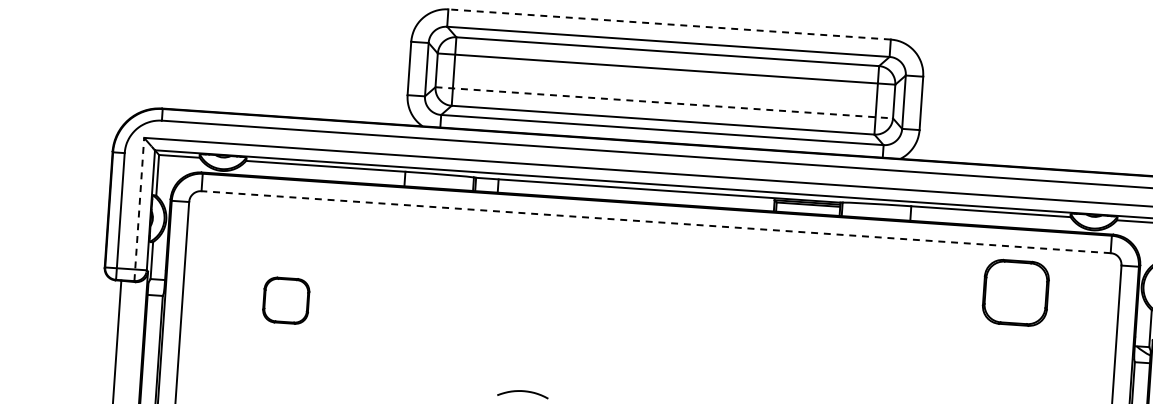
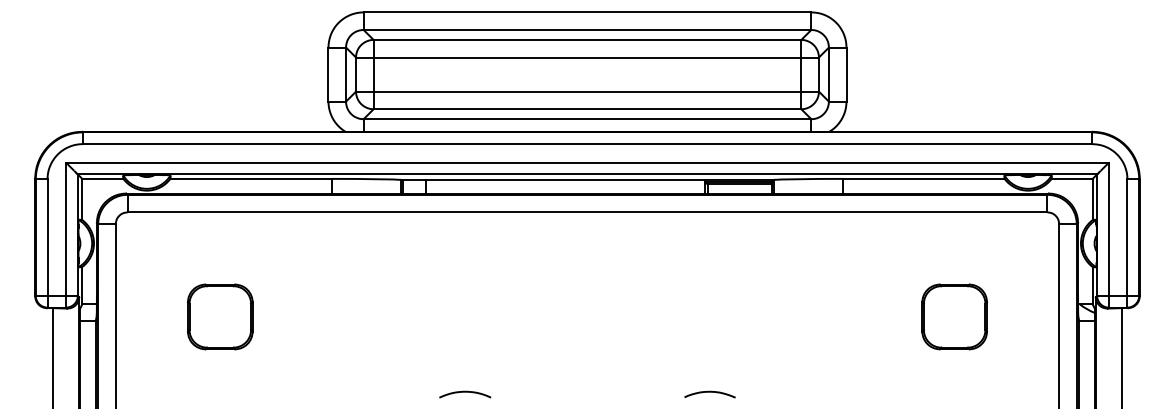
line: (669, 24) -> (587, 12), dashed -> solid
line: (664, 102) -> (587, 91), dashed -> solid
line: (139, 208) -> (66, 234), dashed -> solid
line: (656, 222) -> (587, 212), dashed -> solid
part: (1015, 292) -> (954, 316), moved
part: (286, 300) -> (220, 316), size x1.43

